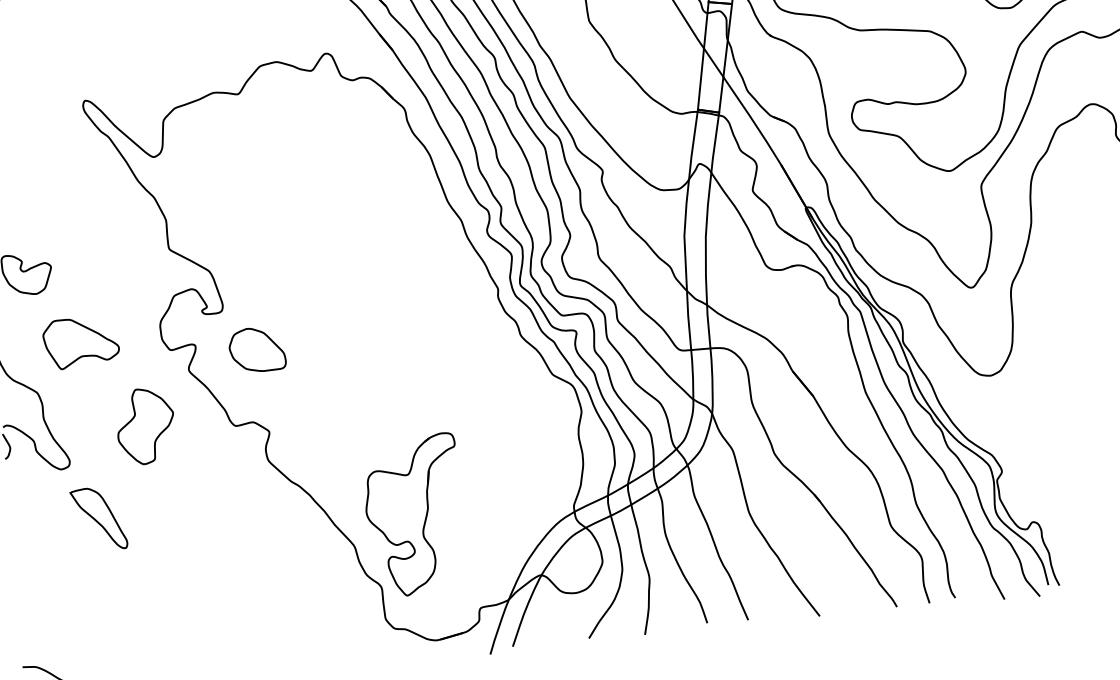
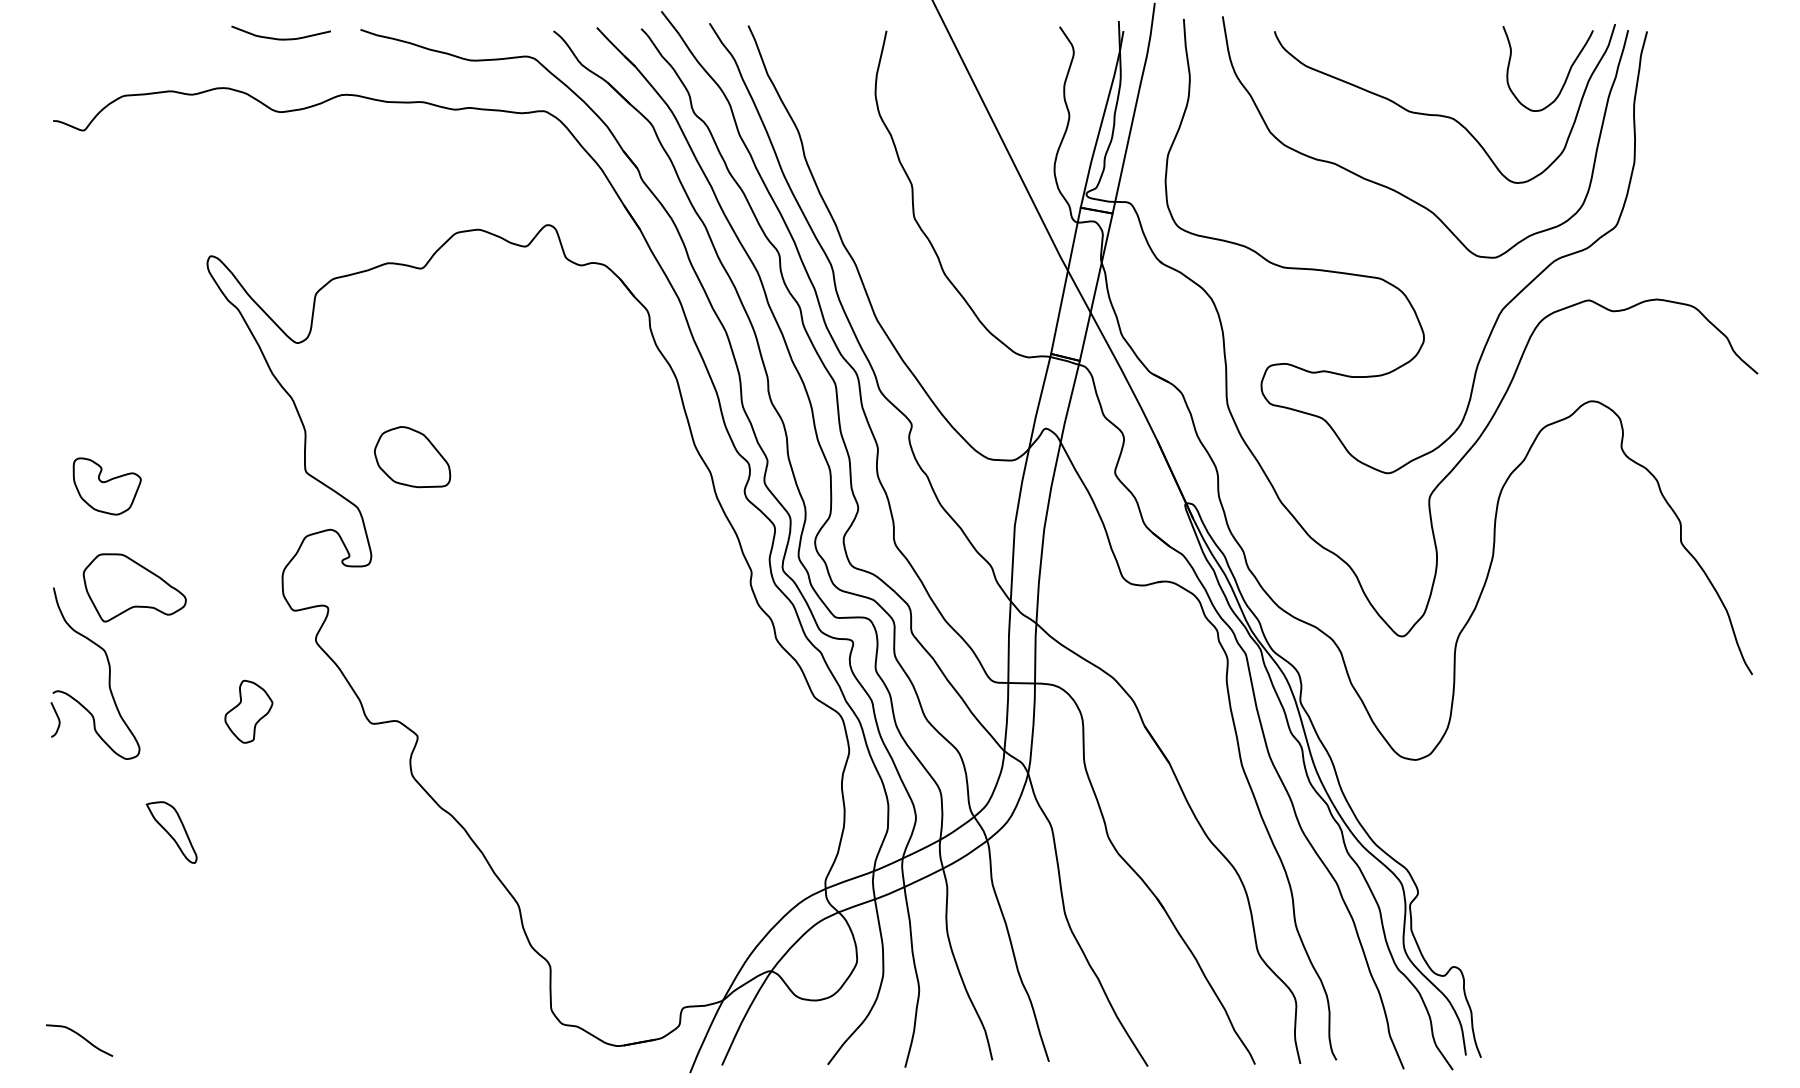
part: (80, 342) -> (134, 587), moved
part: (257, 350) -> (412, 457), moved
part: (145, 426) -> (248, 711), size x0.6
part: (414, 515) -> (605, 871), removed
part: (98, 519) -> (171, 832), size x0.7

